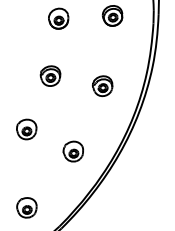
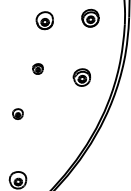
part: (50, 75) -> (37, 68), size x0.6
part: (26, 129) -> (17, 114), size x0.6
part: (72, 151) -> (56, 132), removed

